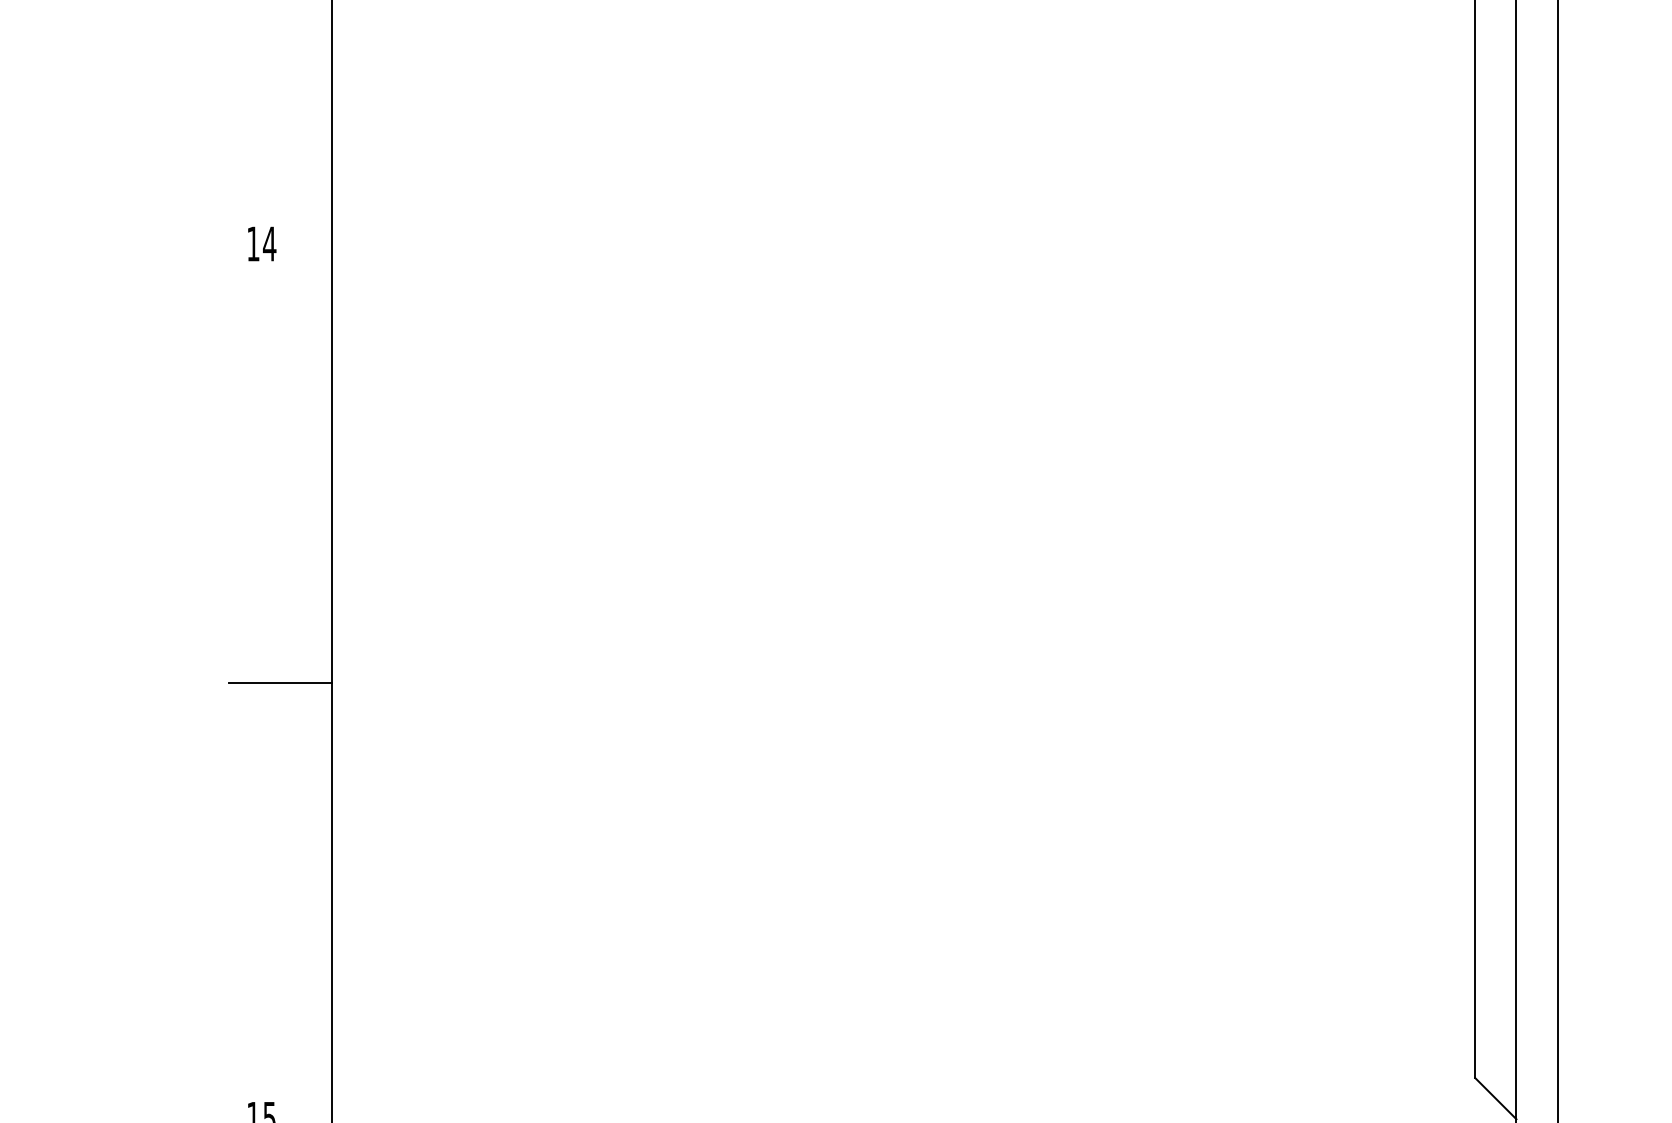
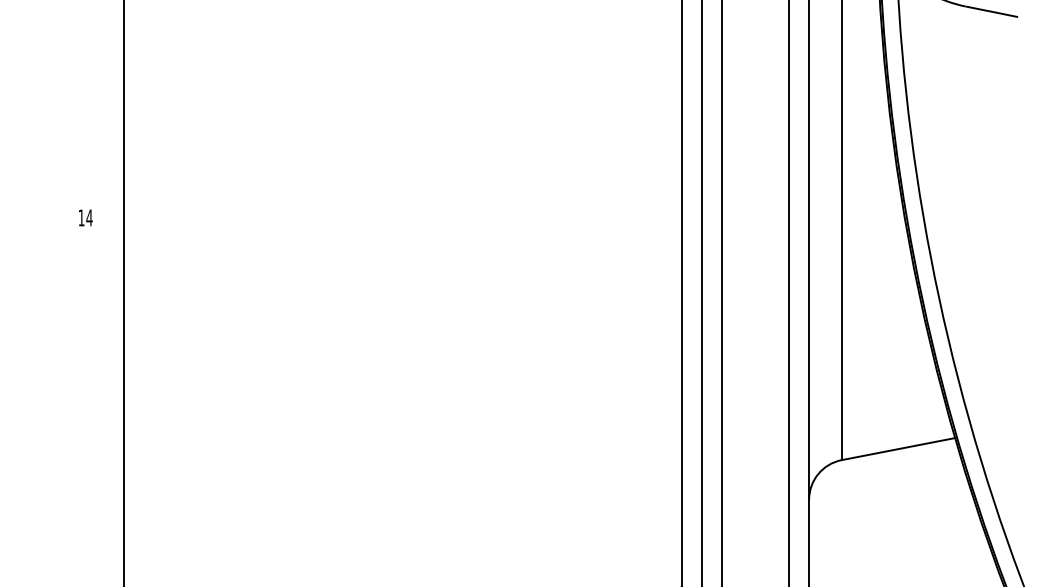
text: (261, 243) -> (85, 217), moved
line: (279, 683) -> (98, 394), removed

